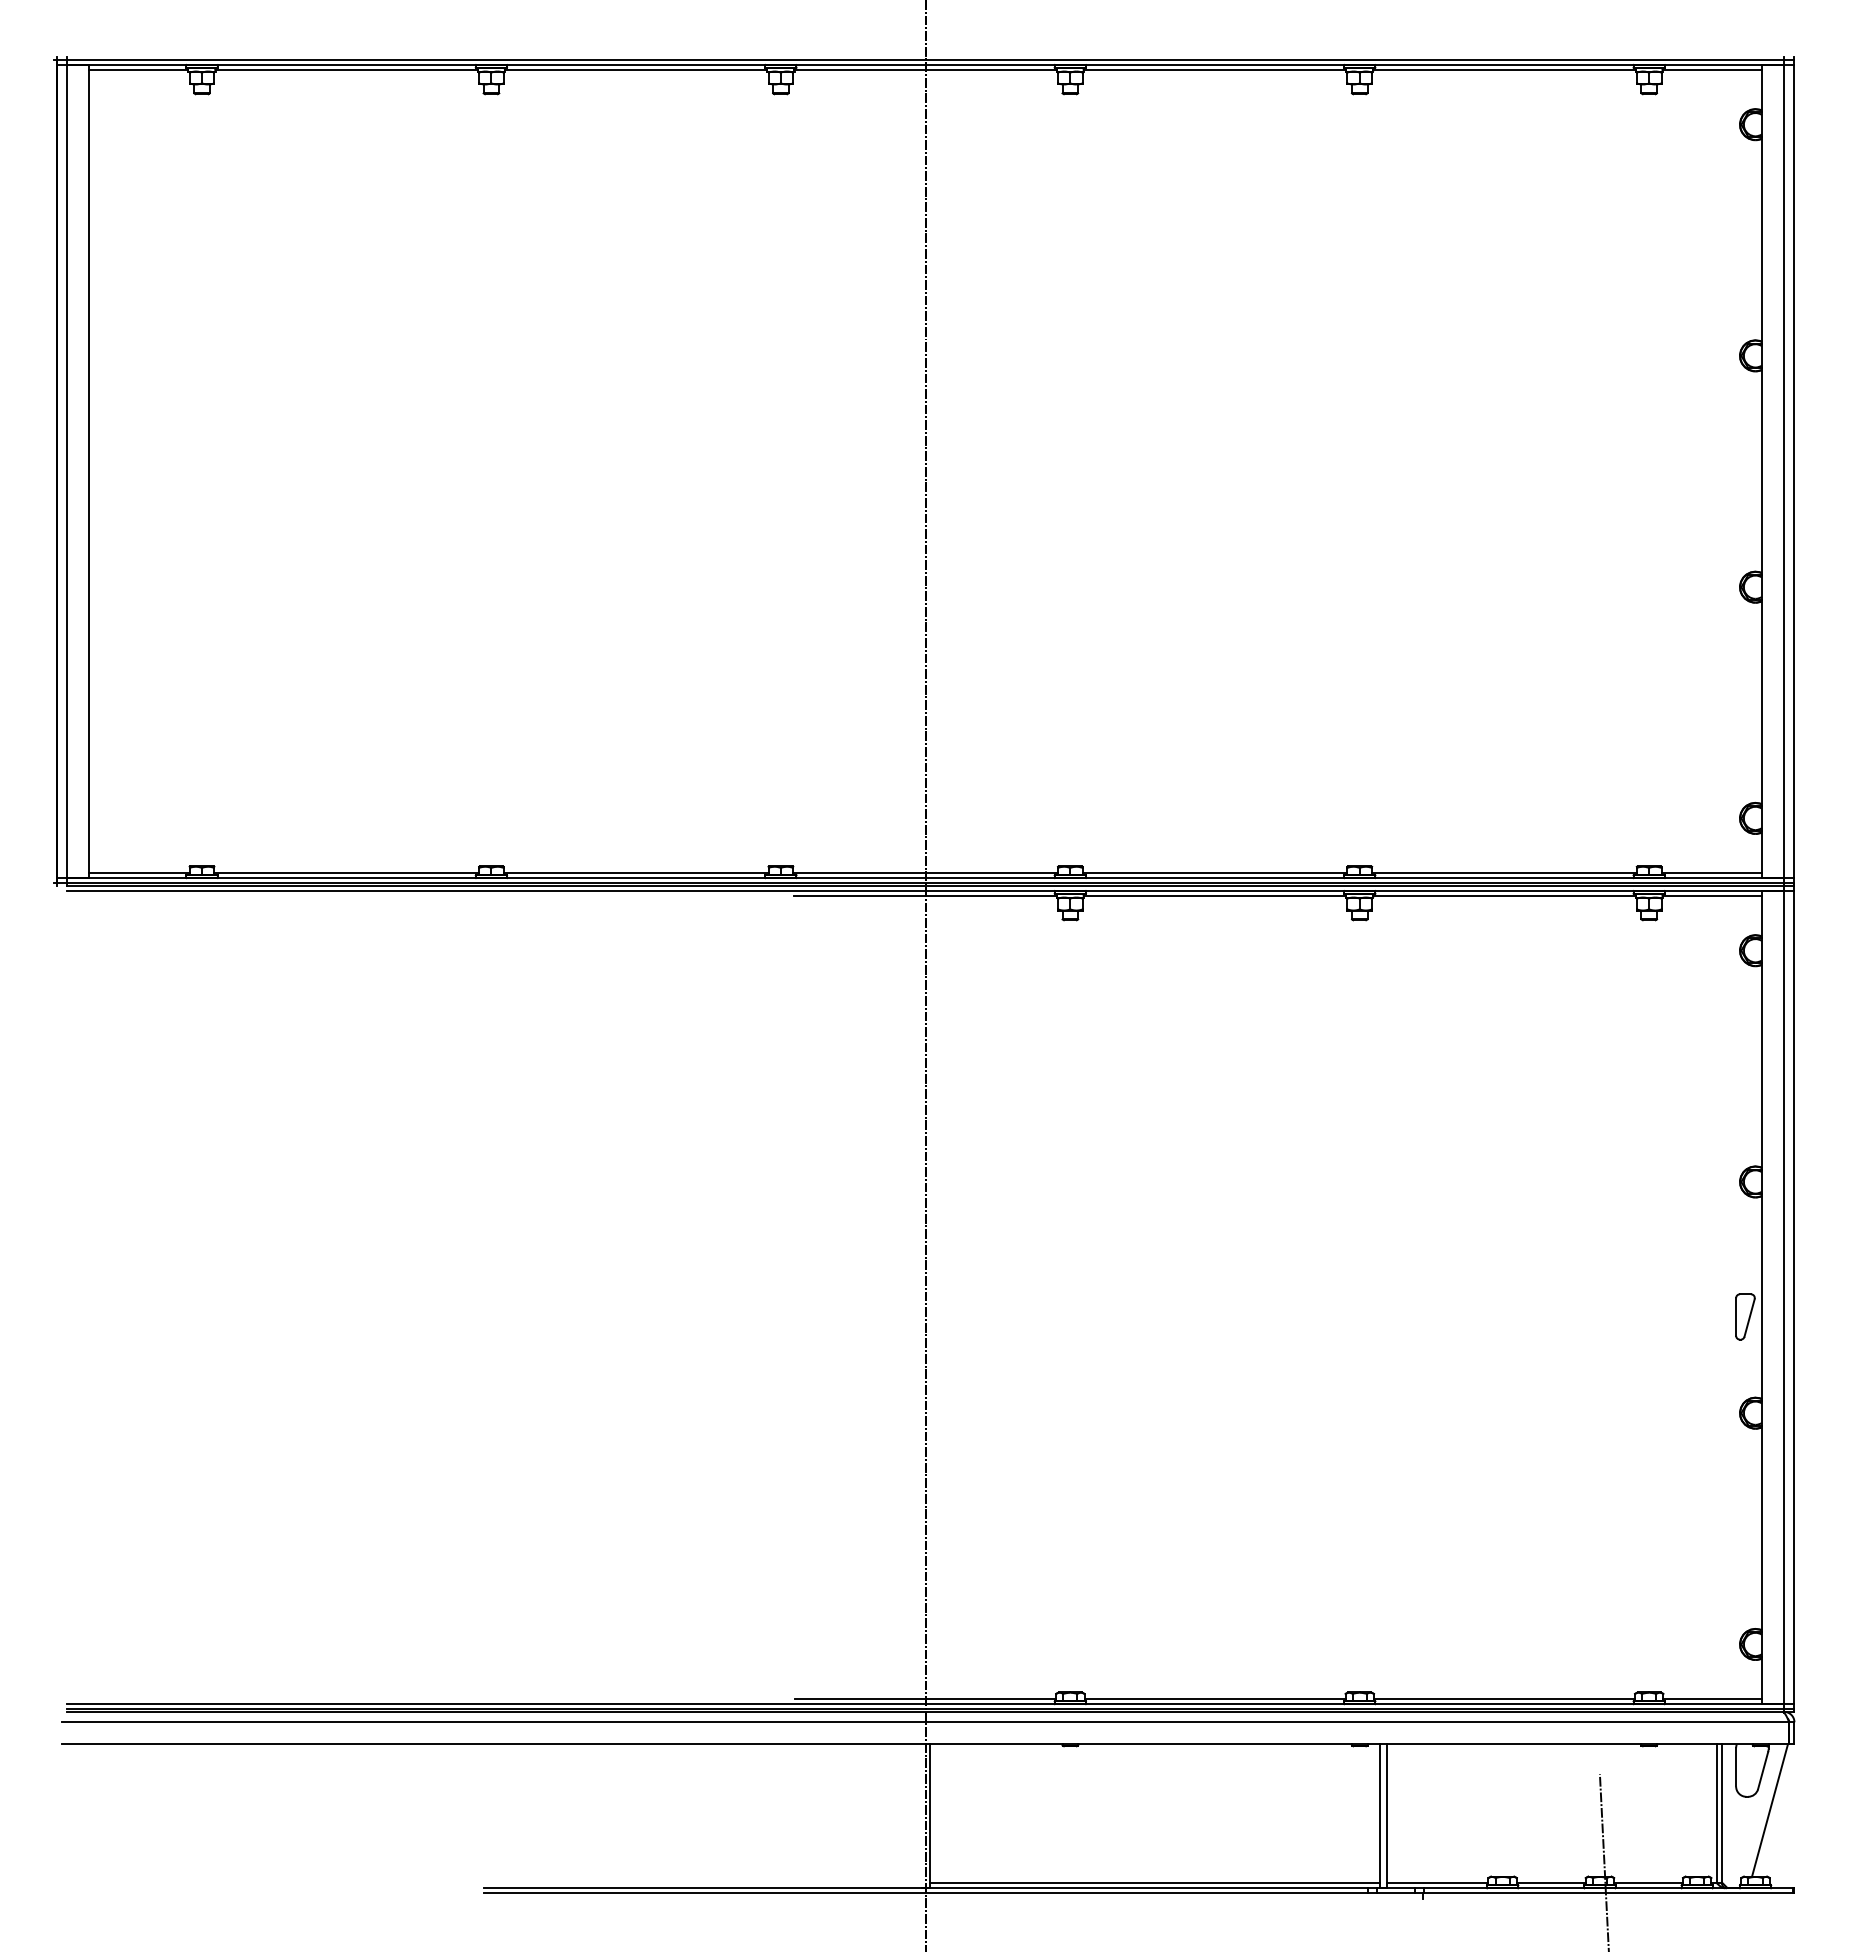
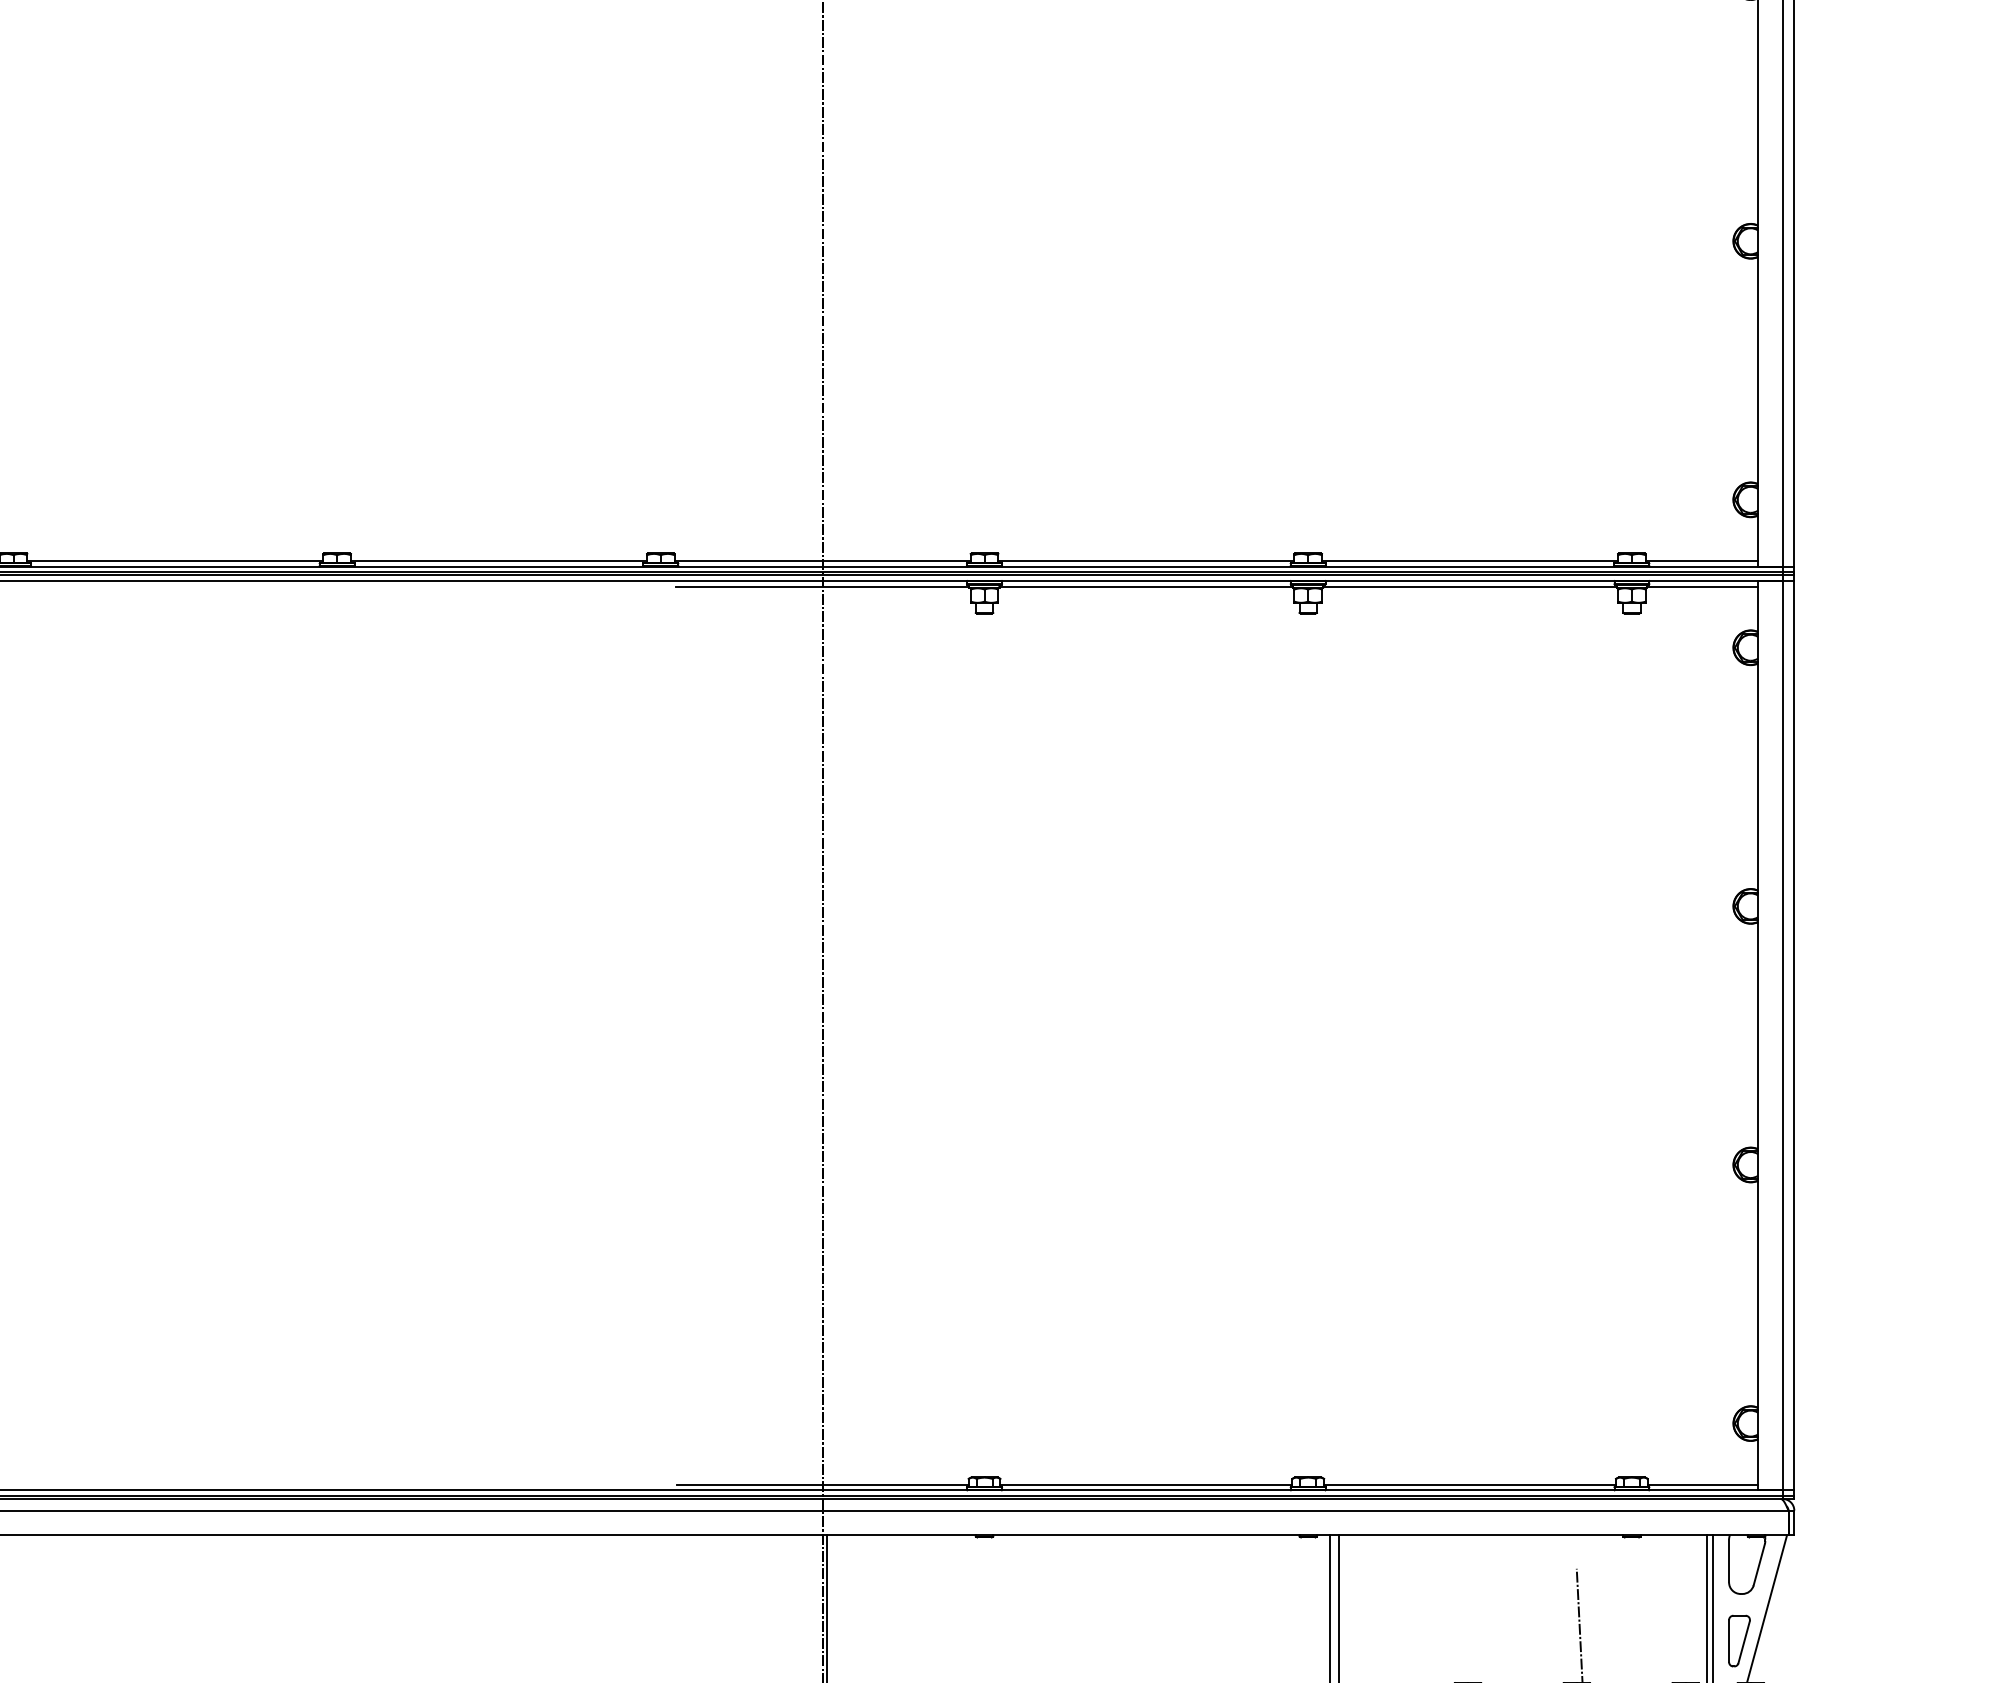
part: (1745, 1316) -> (1739, 1640), moved

